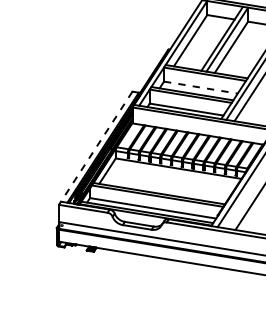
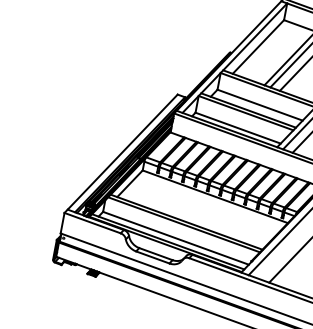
line: (201, 87) -> (260, 105), dashed -> solid
line: (95, 148) -> (120, 154), dashed -> solid

